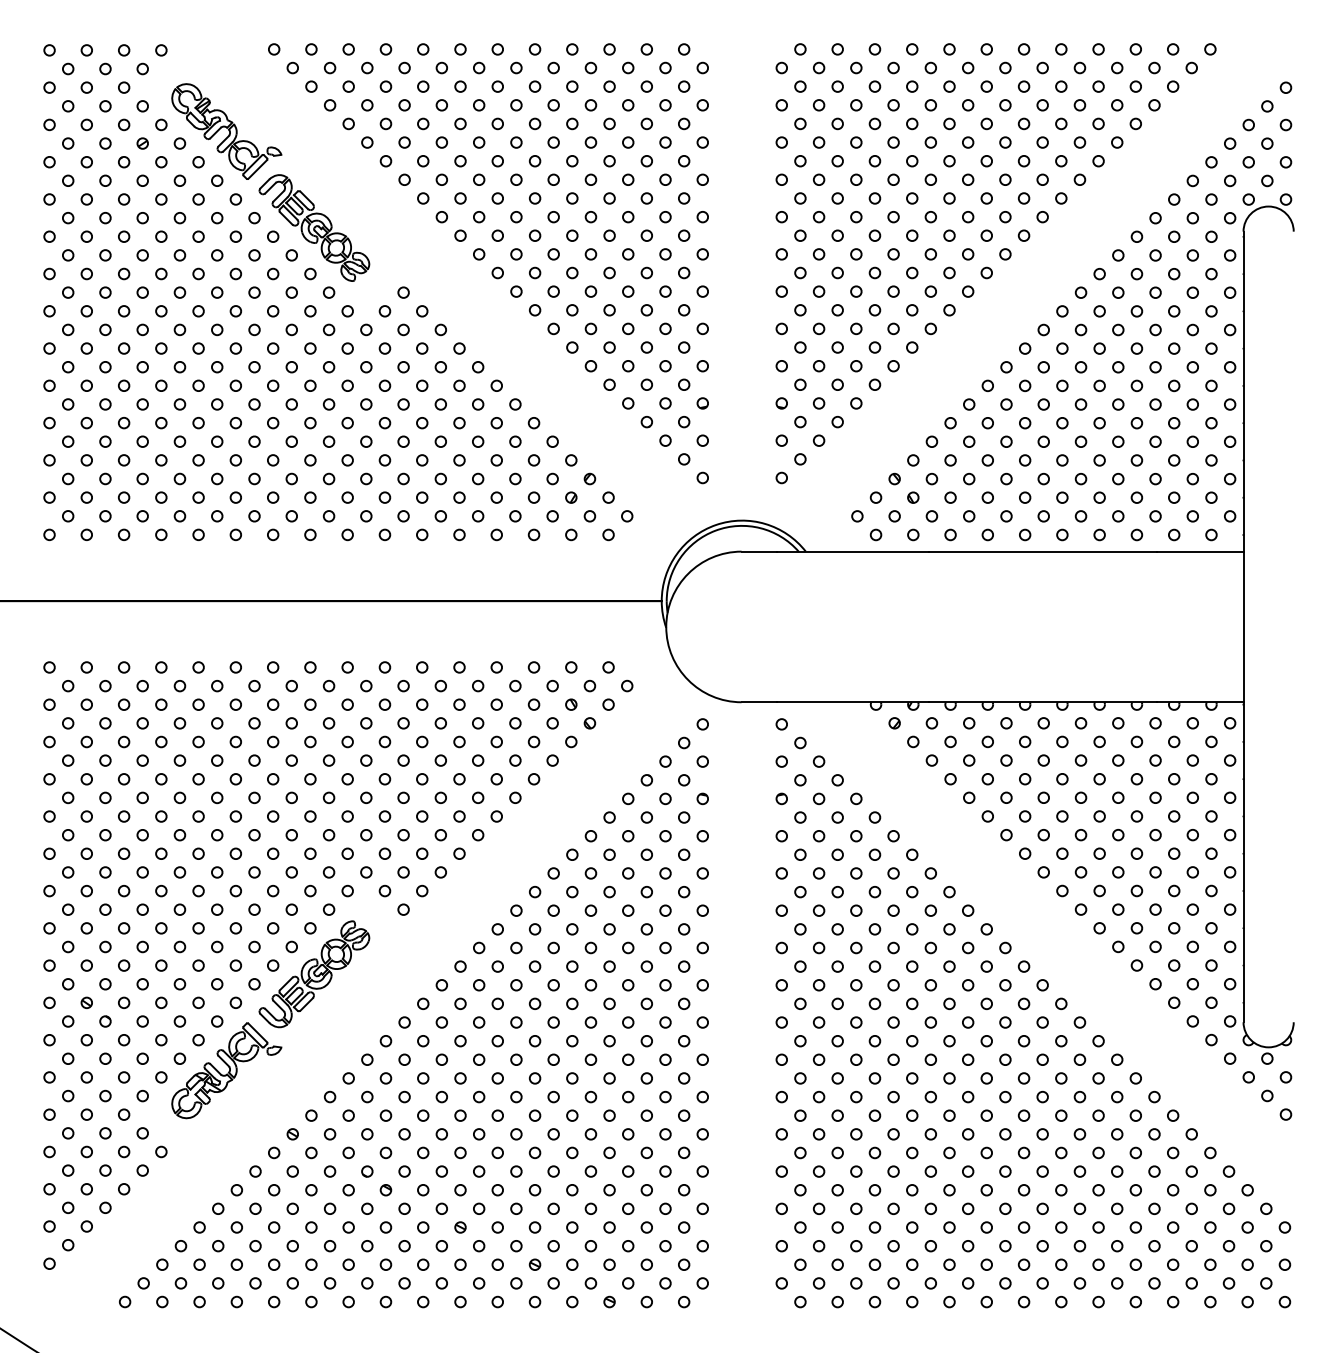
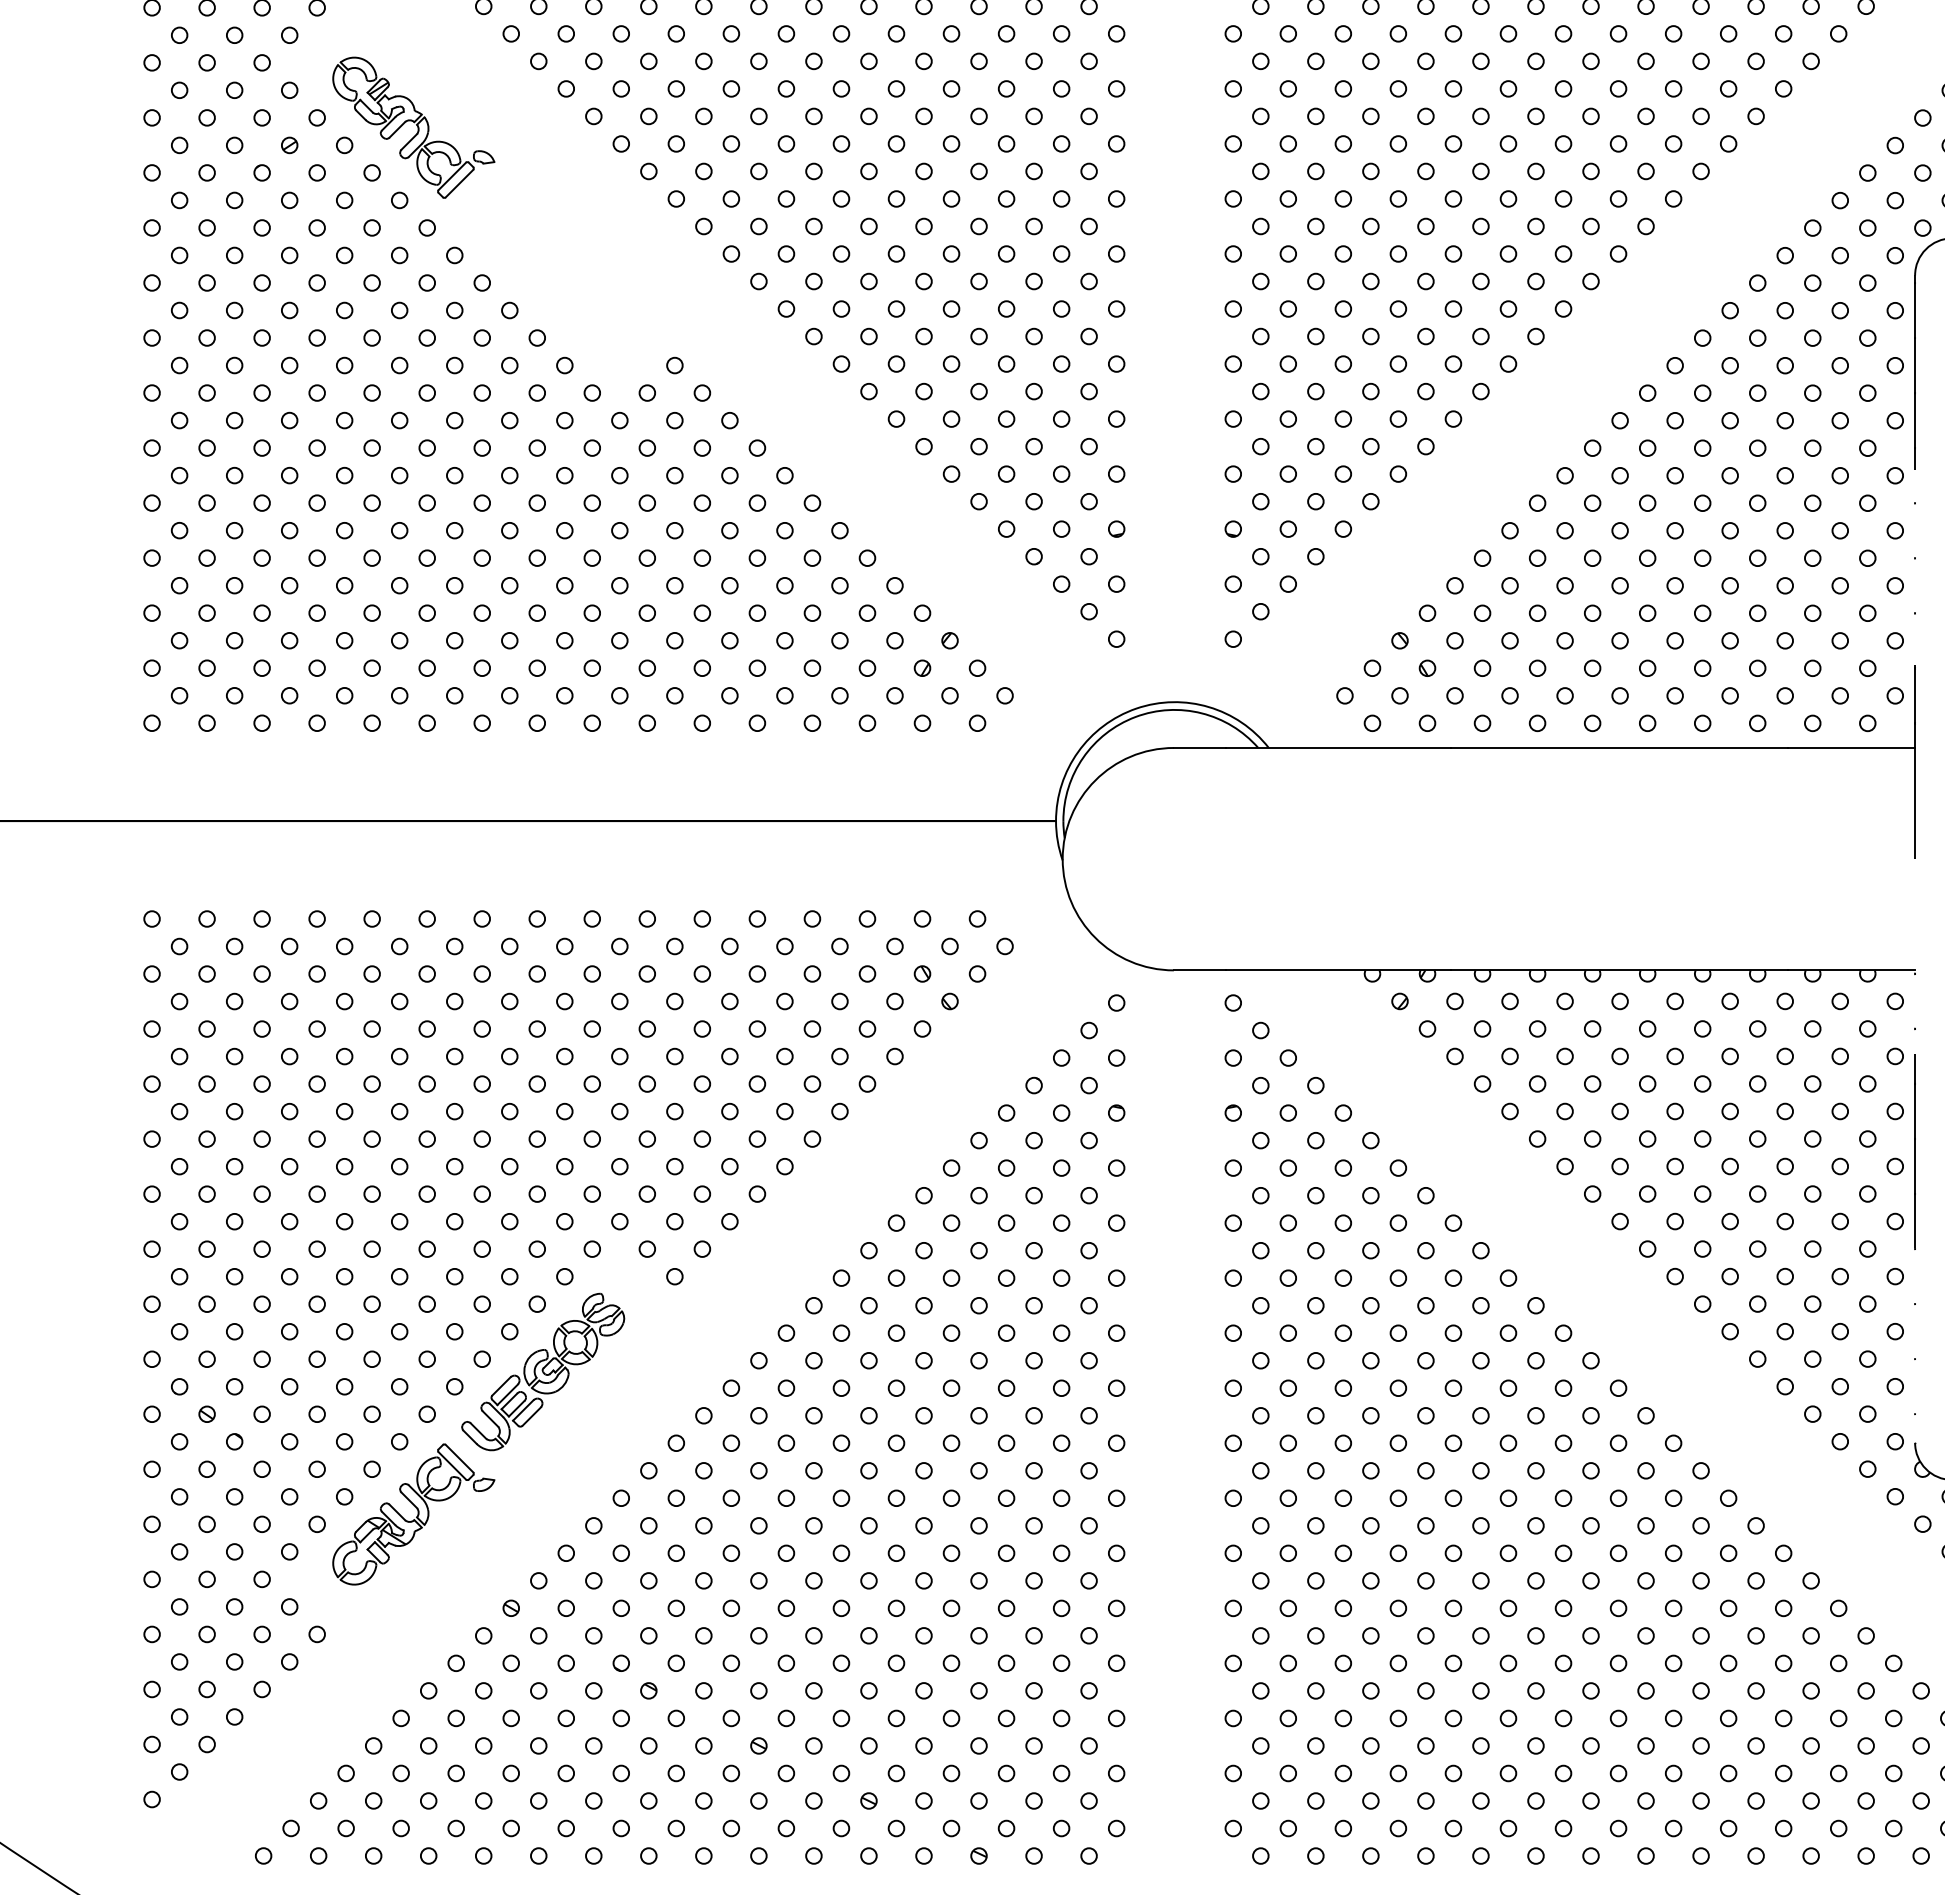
part: (314, 227) -> (543, 269), removed
line: (1243, 627) -> (1915, 859), solid -> dashed

